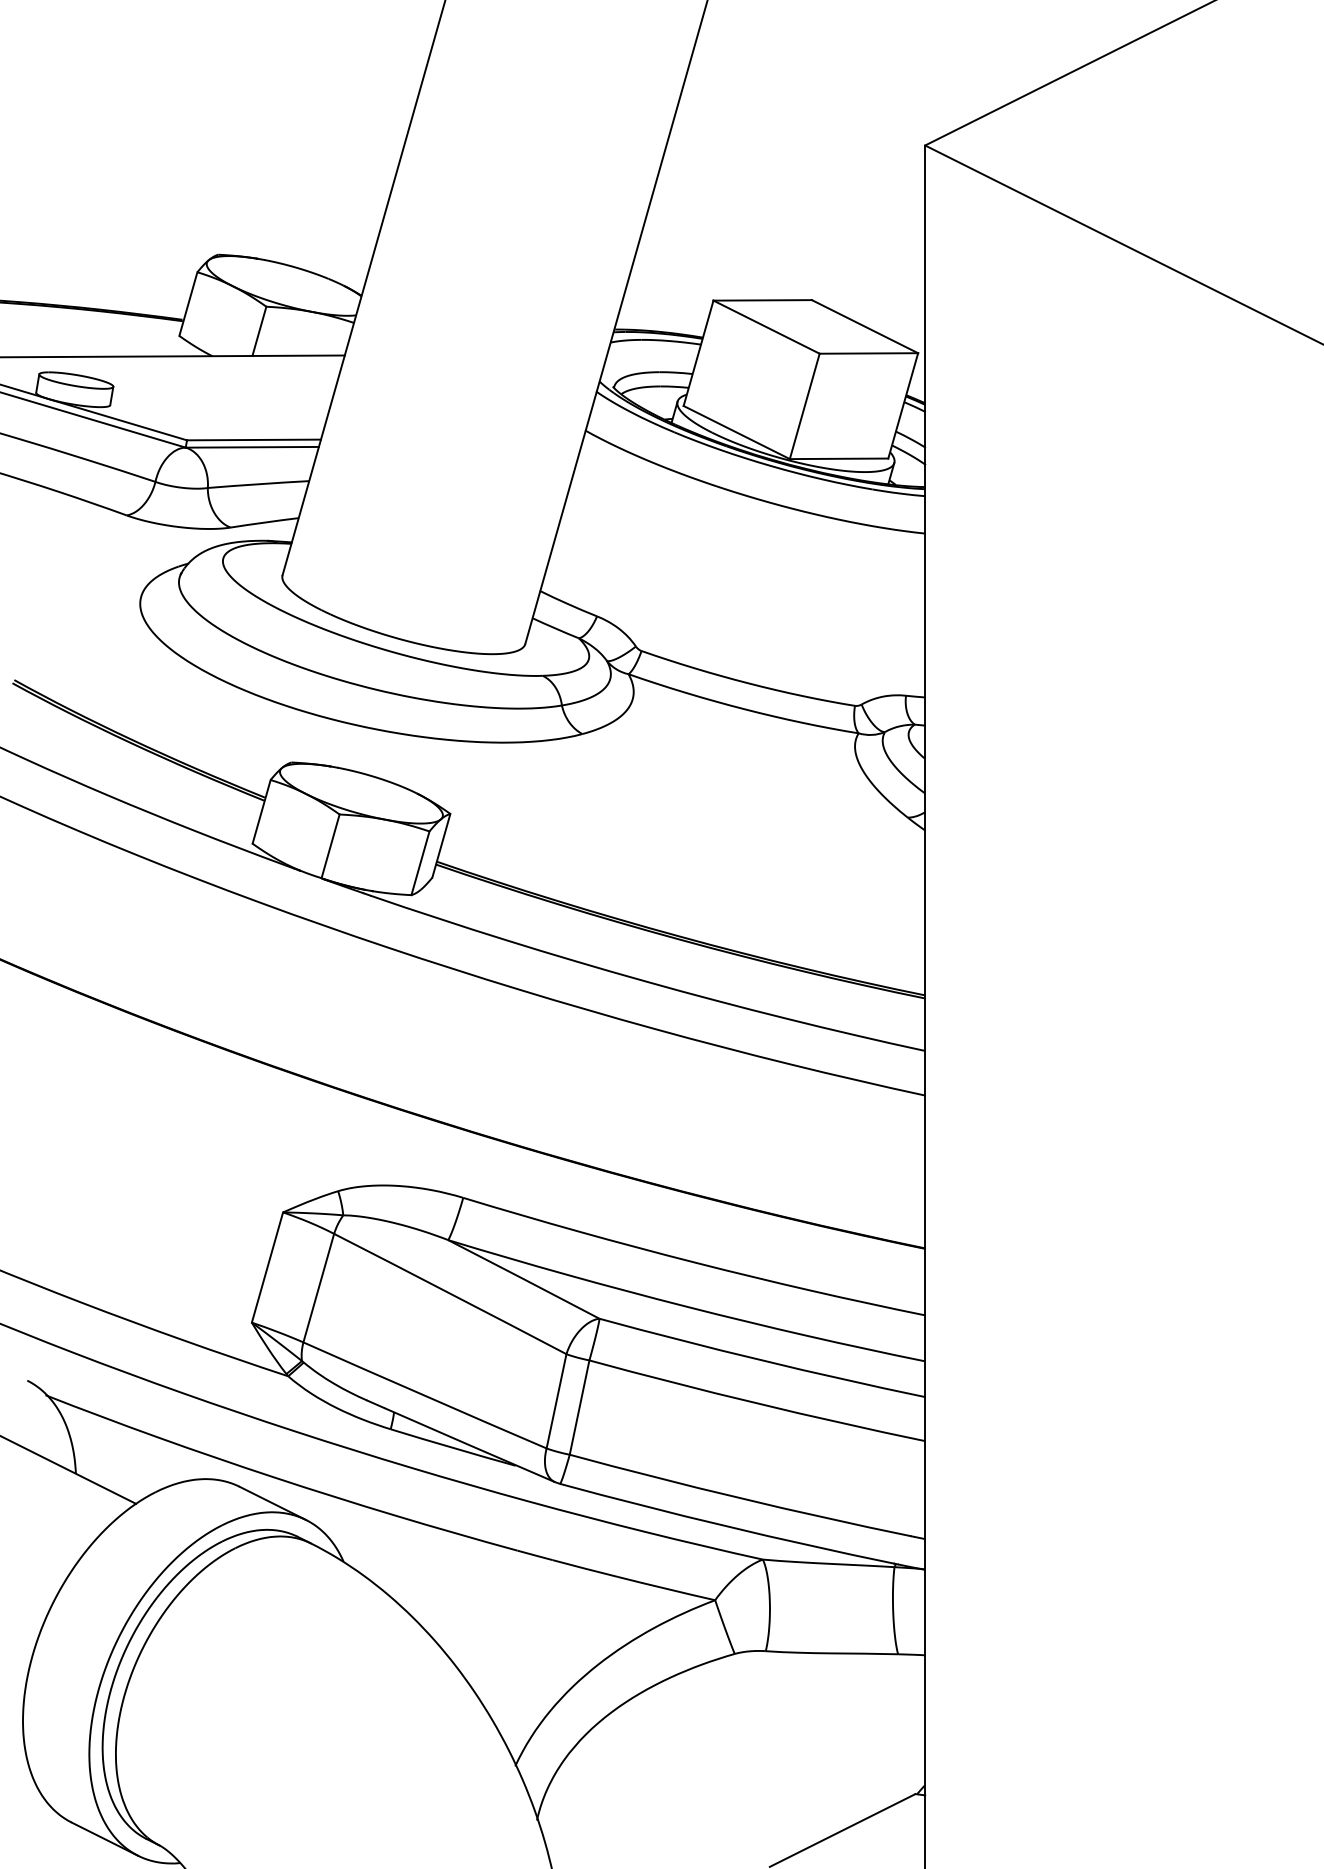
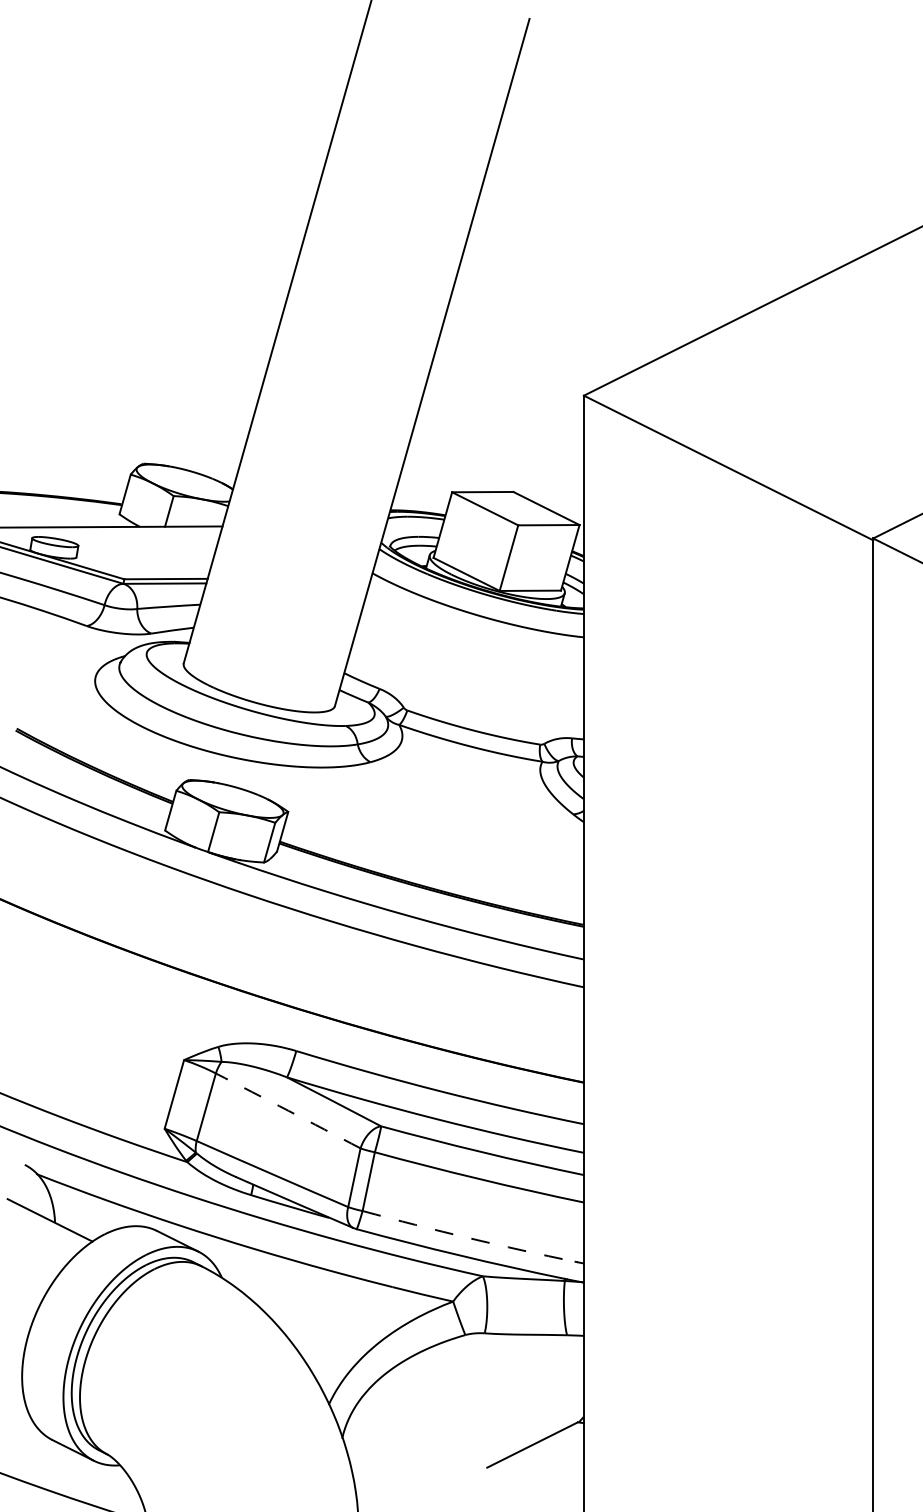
arc: (450, 1293) -> (288, 1110), solid -> dashed
arc: (739, 1498) -> (468, 1238), solid -> dashed

